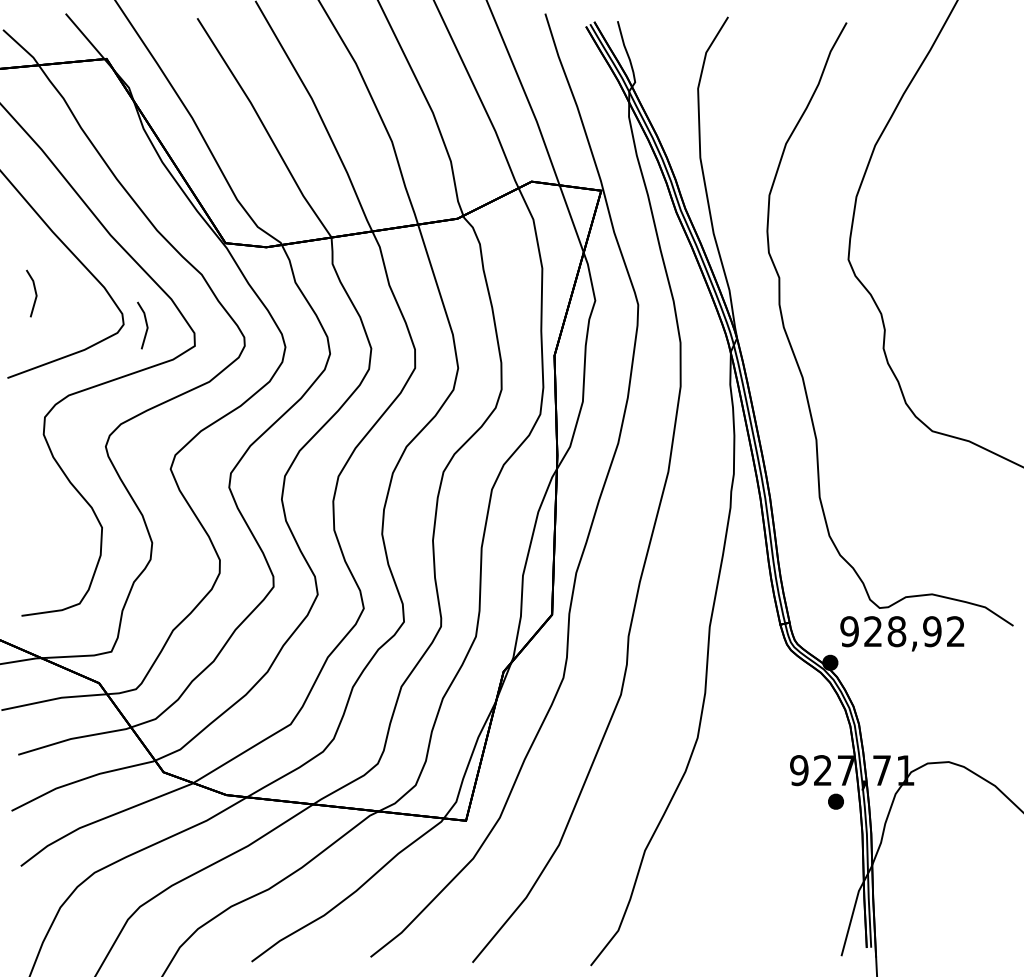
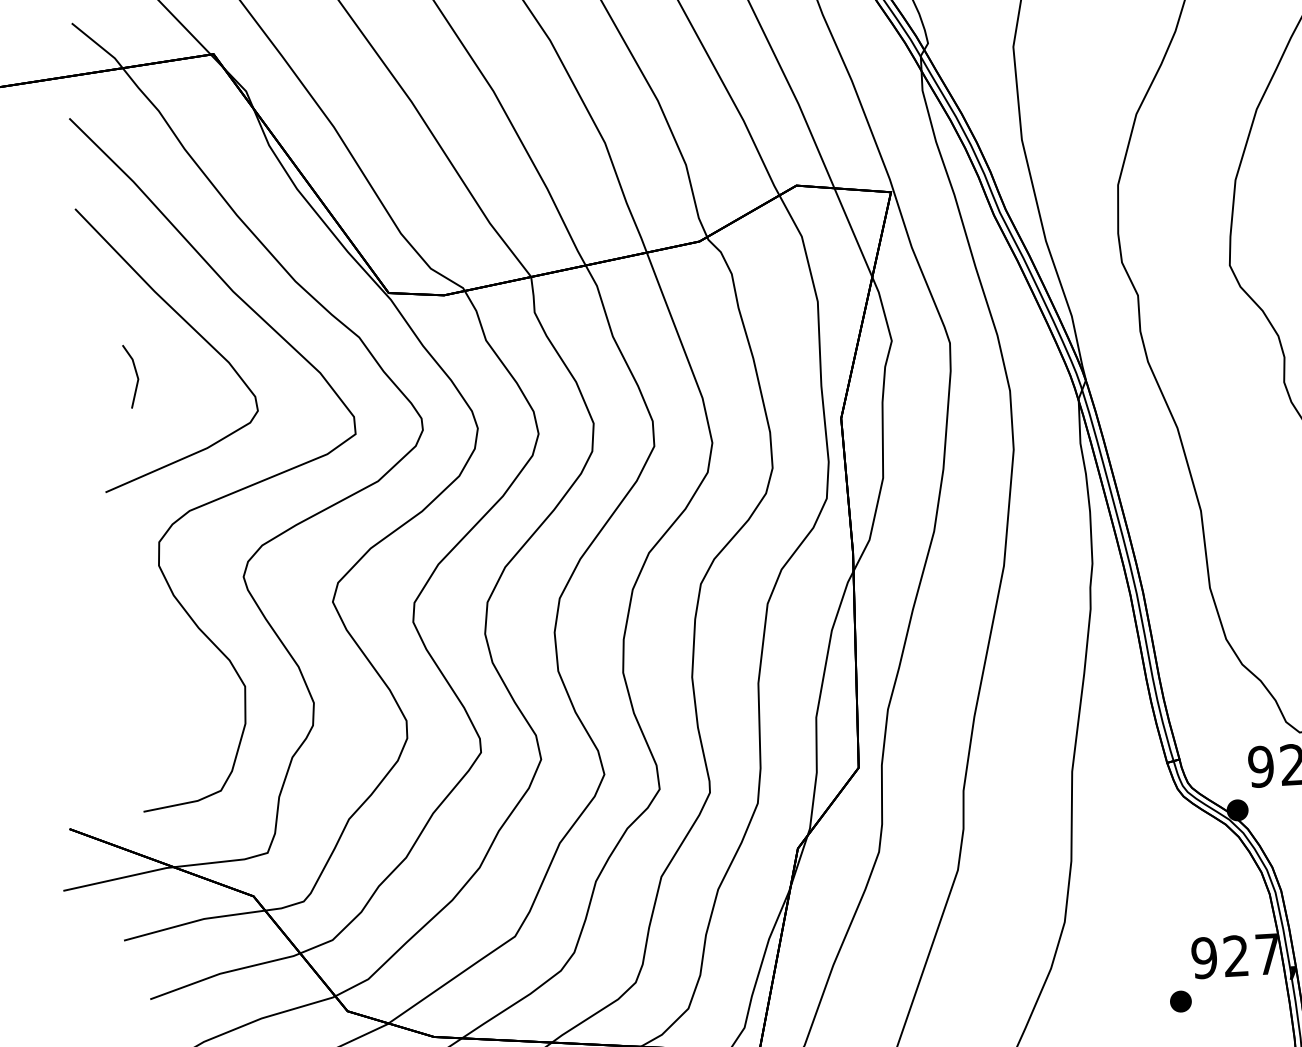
line: (145, 323) -> (287, 407), removed
part: (835, 801) -> (1180, 1001), moved

